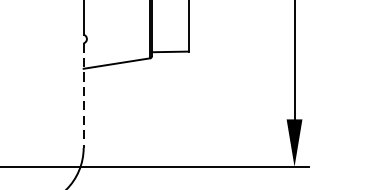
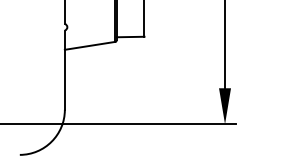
line: (83, 96) -> (64, 70), dashed -> solid

